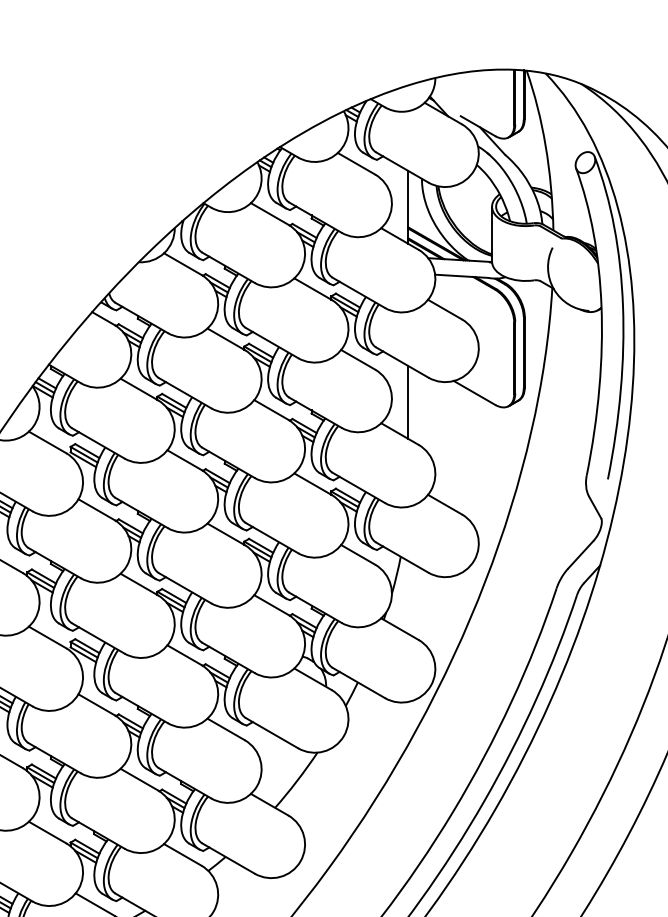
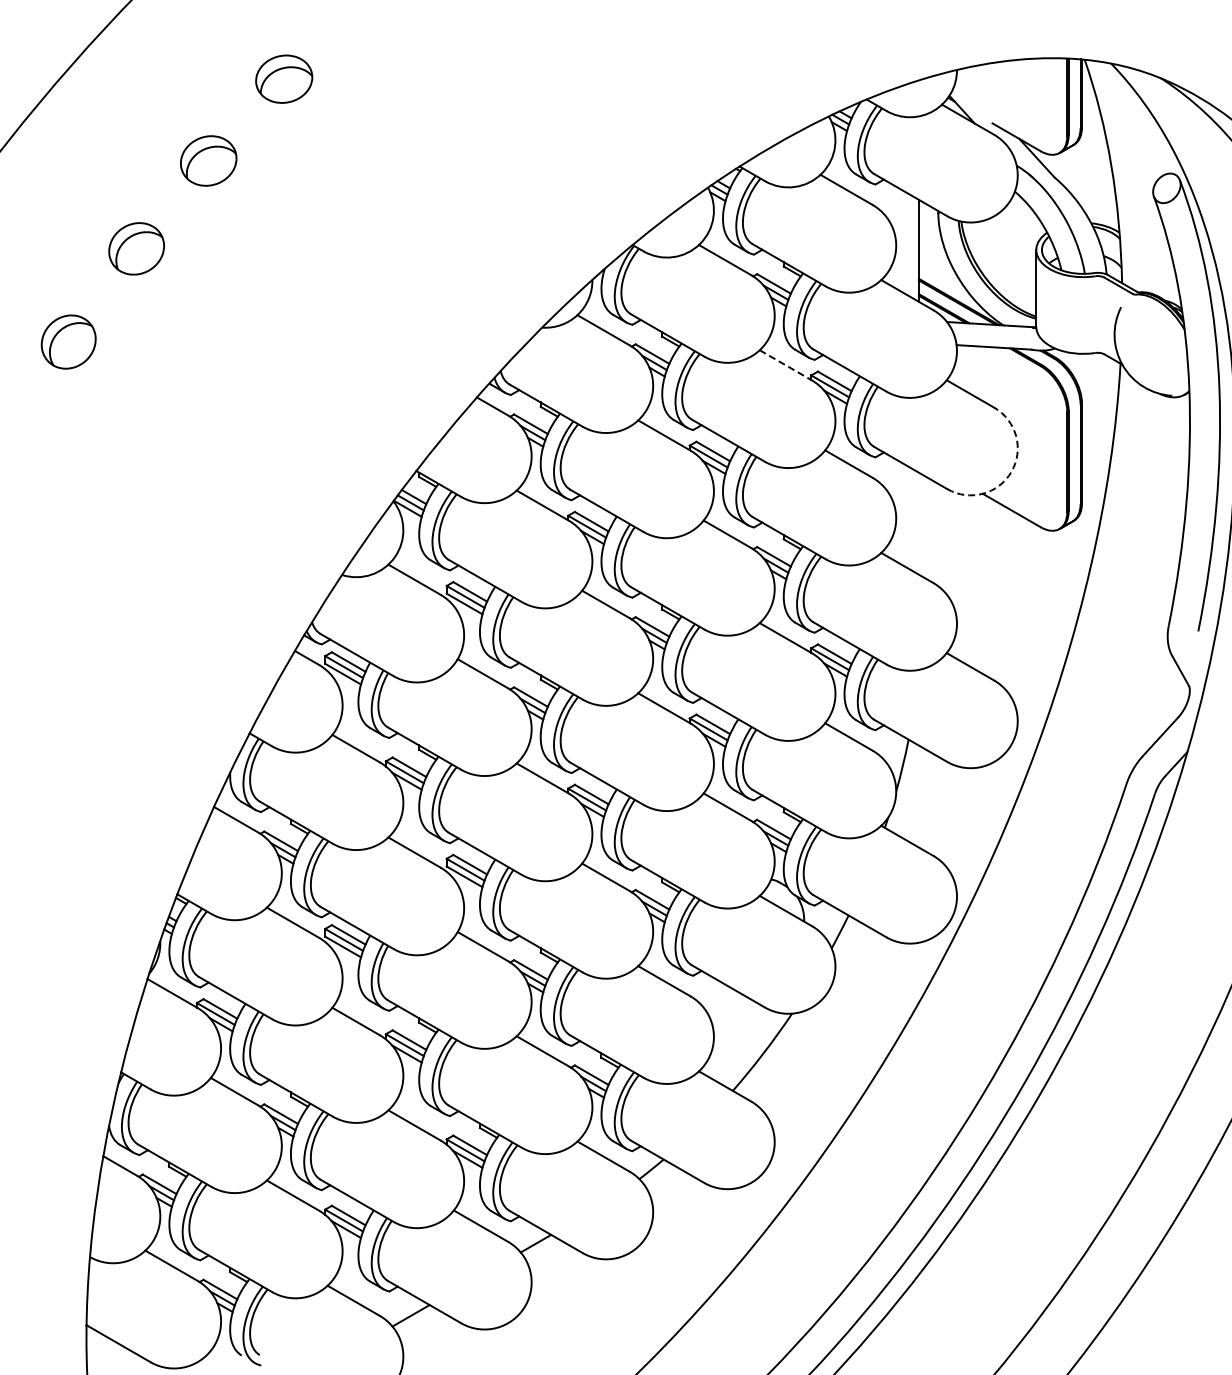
line: (313, 289) -> (786, 365), solid -> dashed
arc: (474, 365) -> (1011, 471), solid -> dashed
line: (407, 402) -> (918, 523), removed

